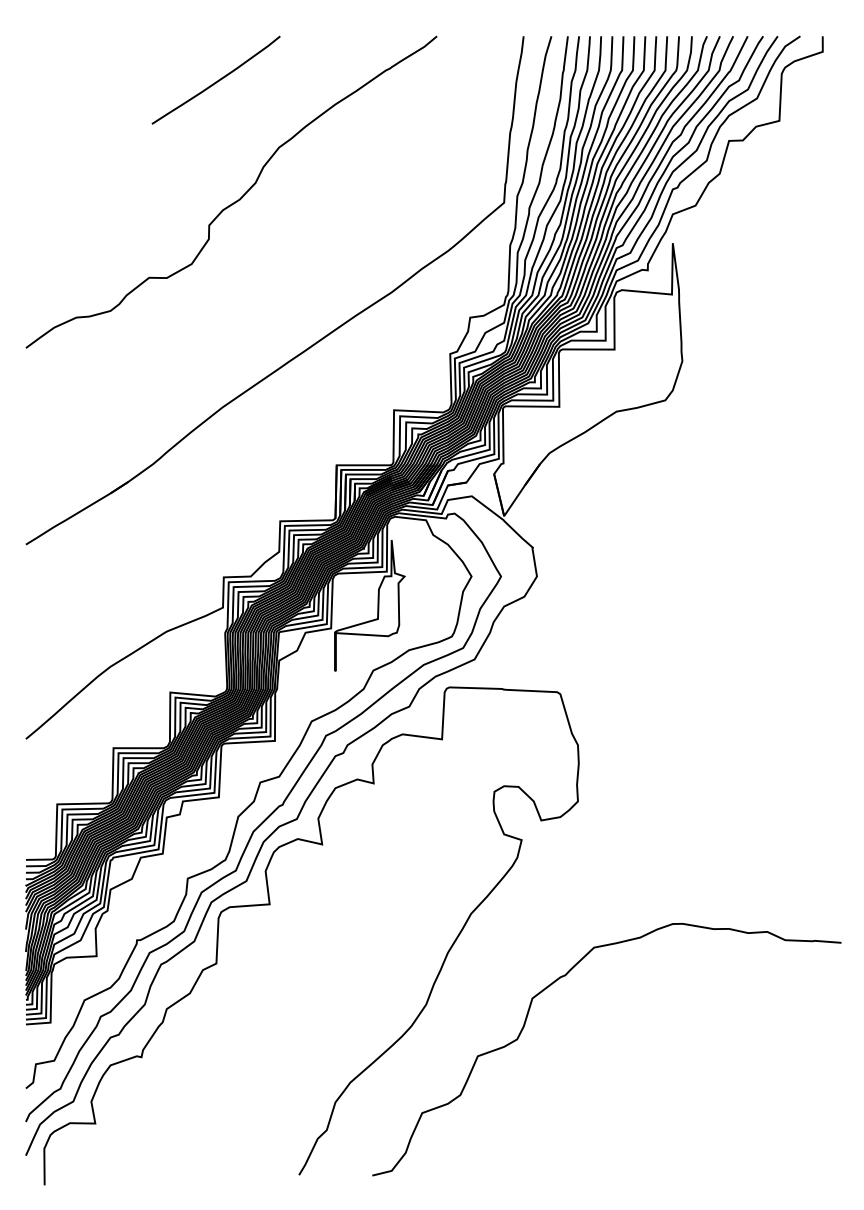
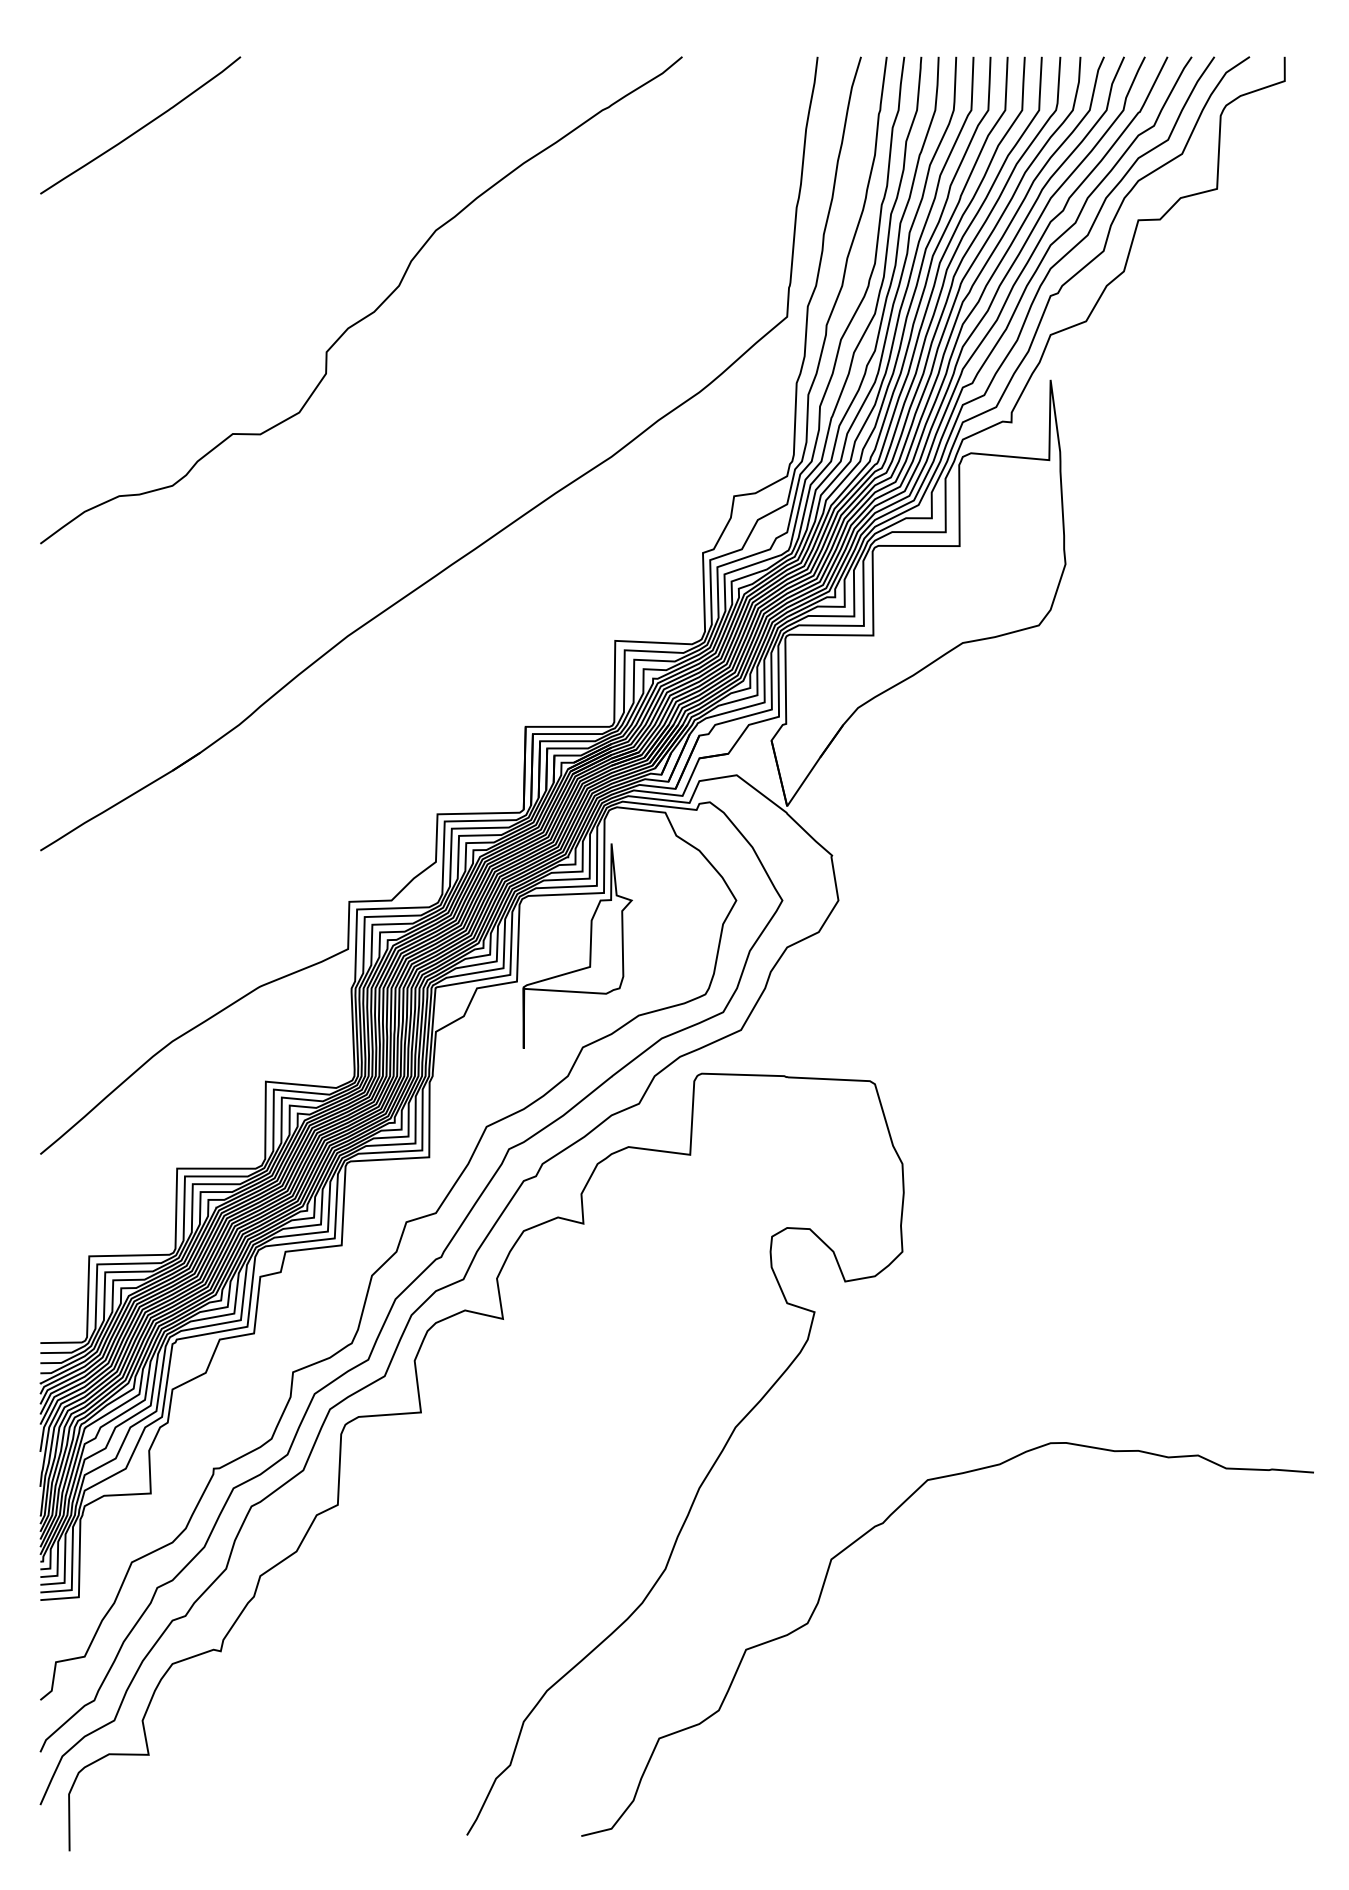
curve: (215, 81) -> (139, 127), moved

